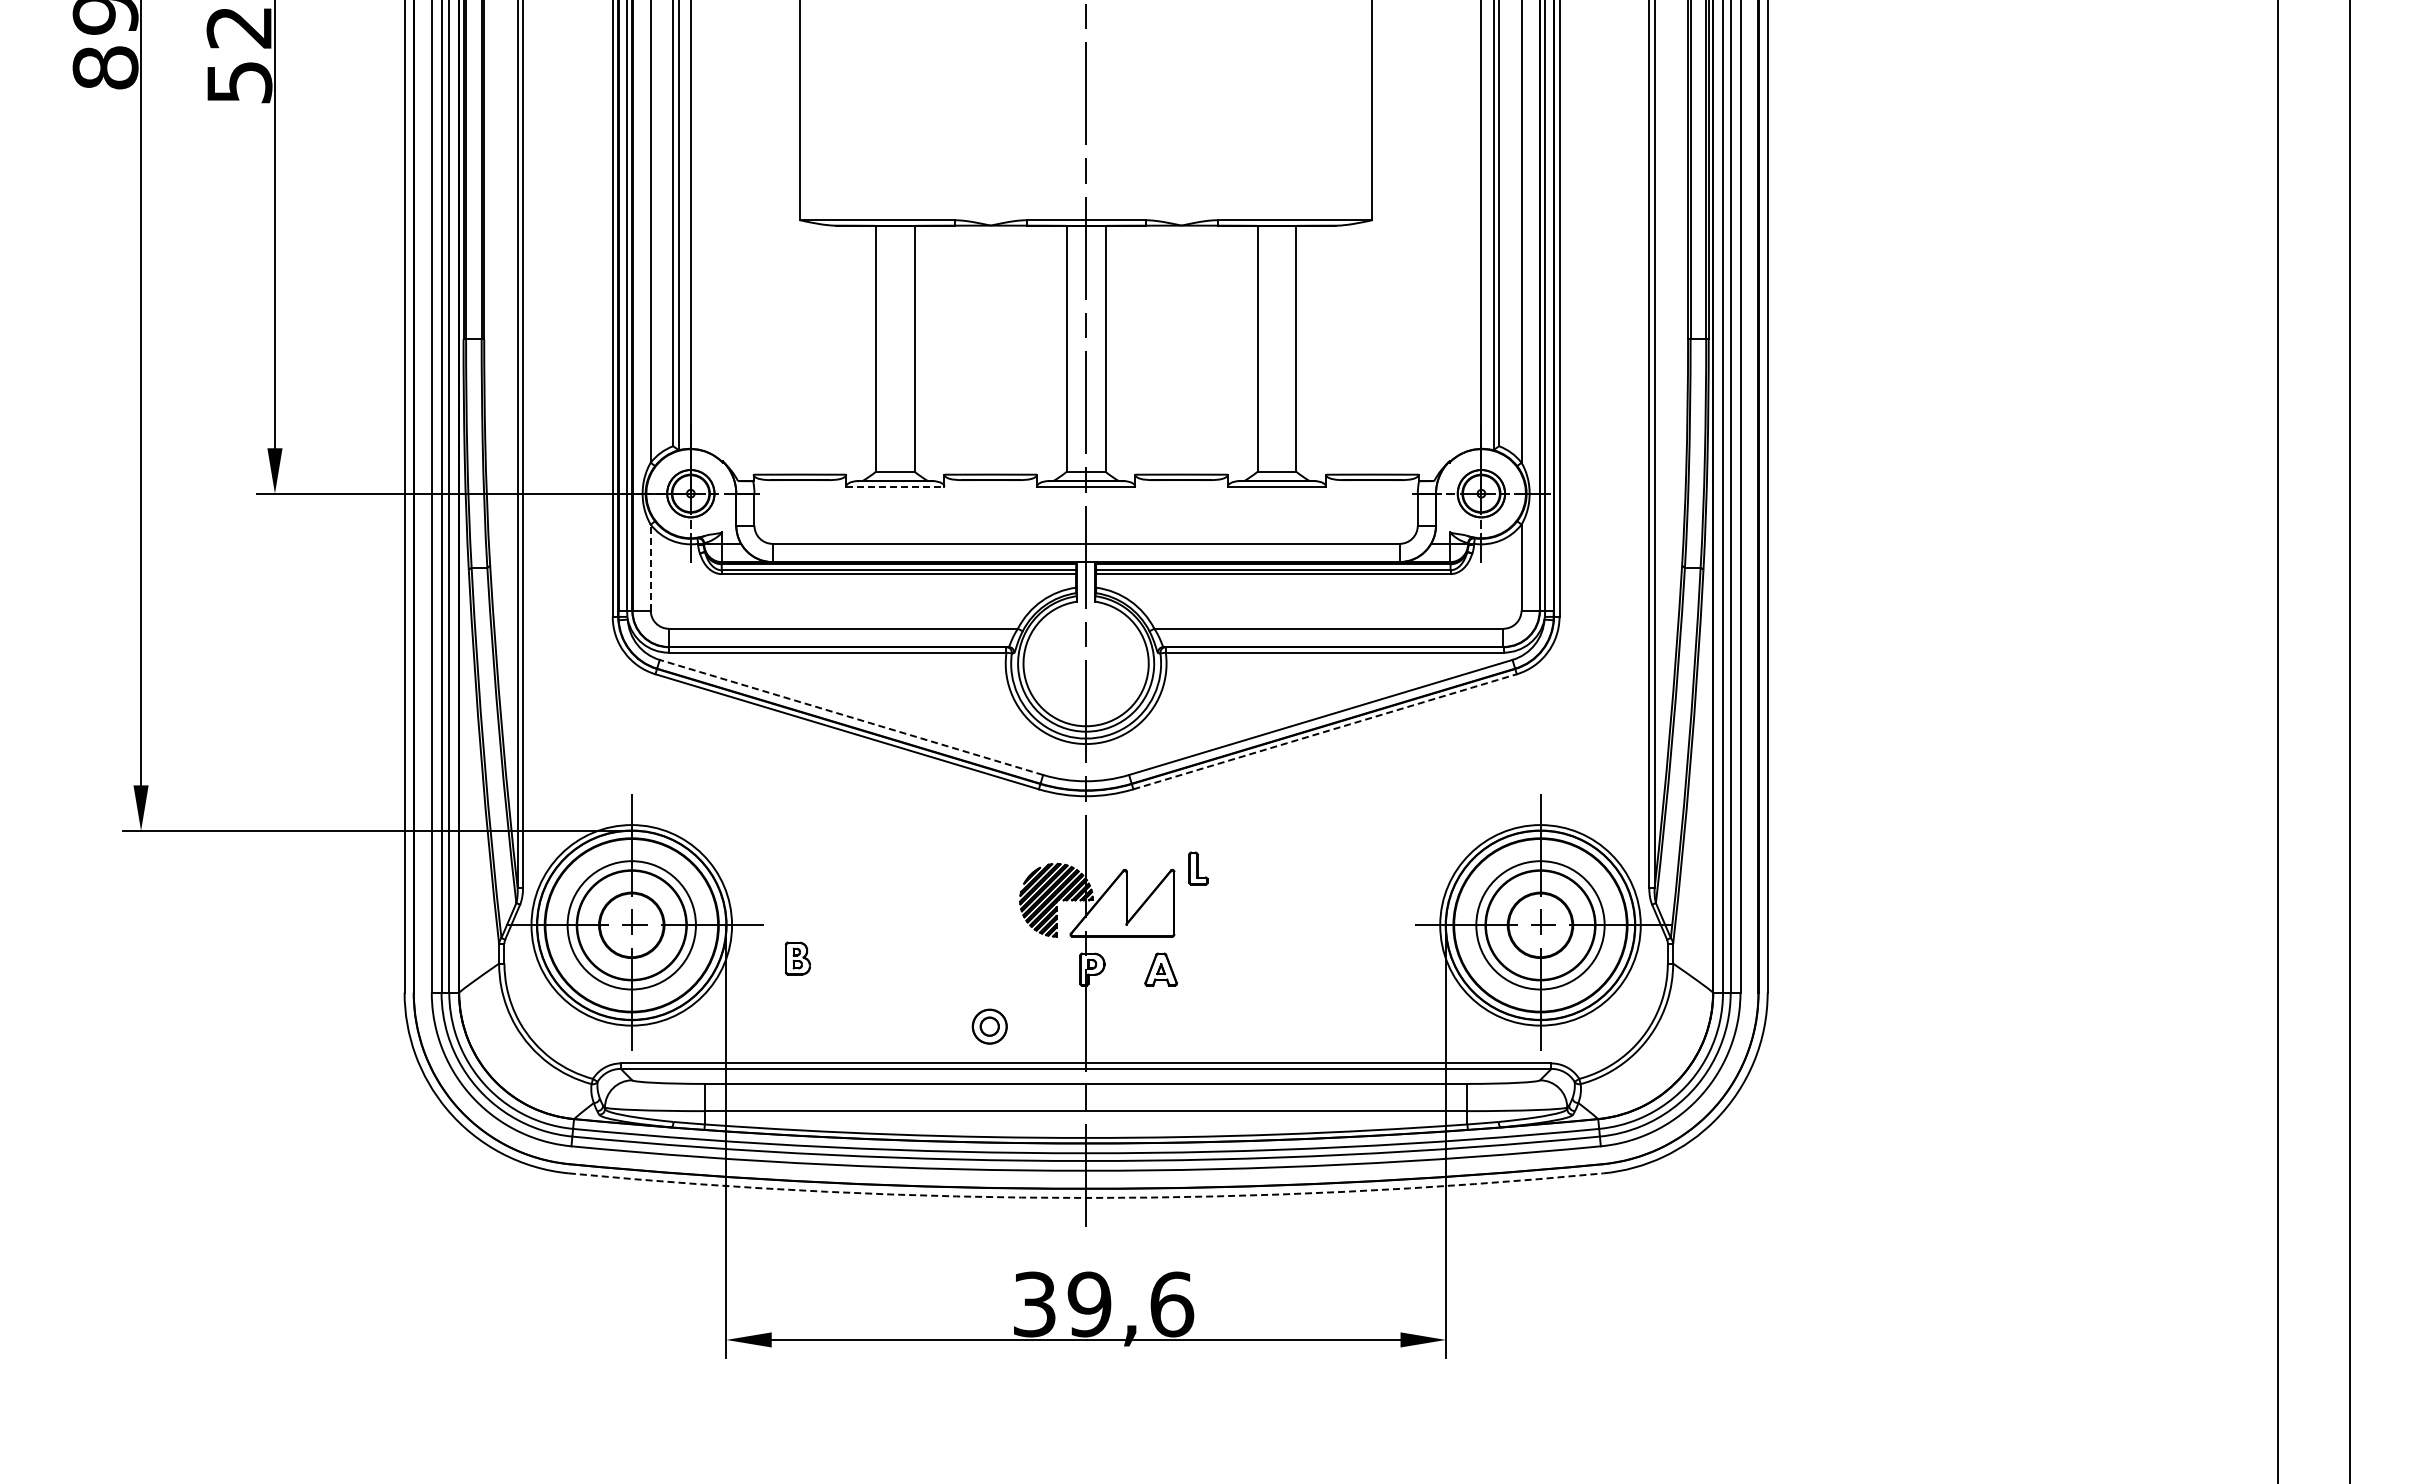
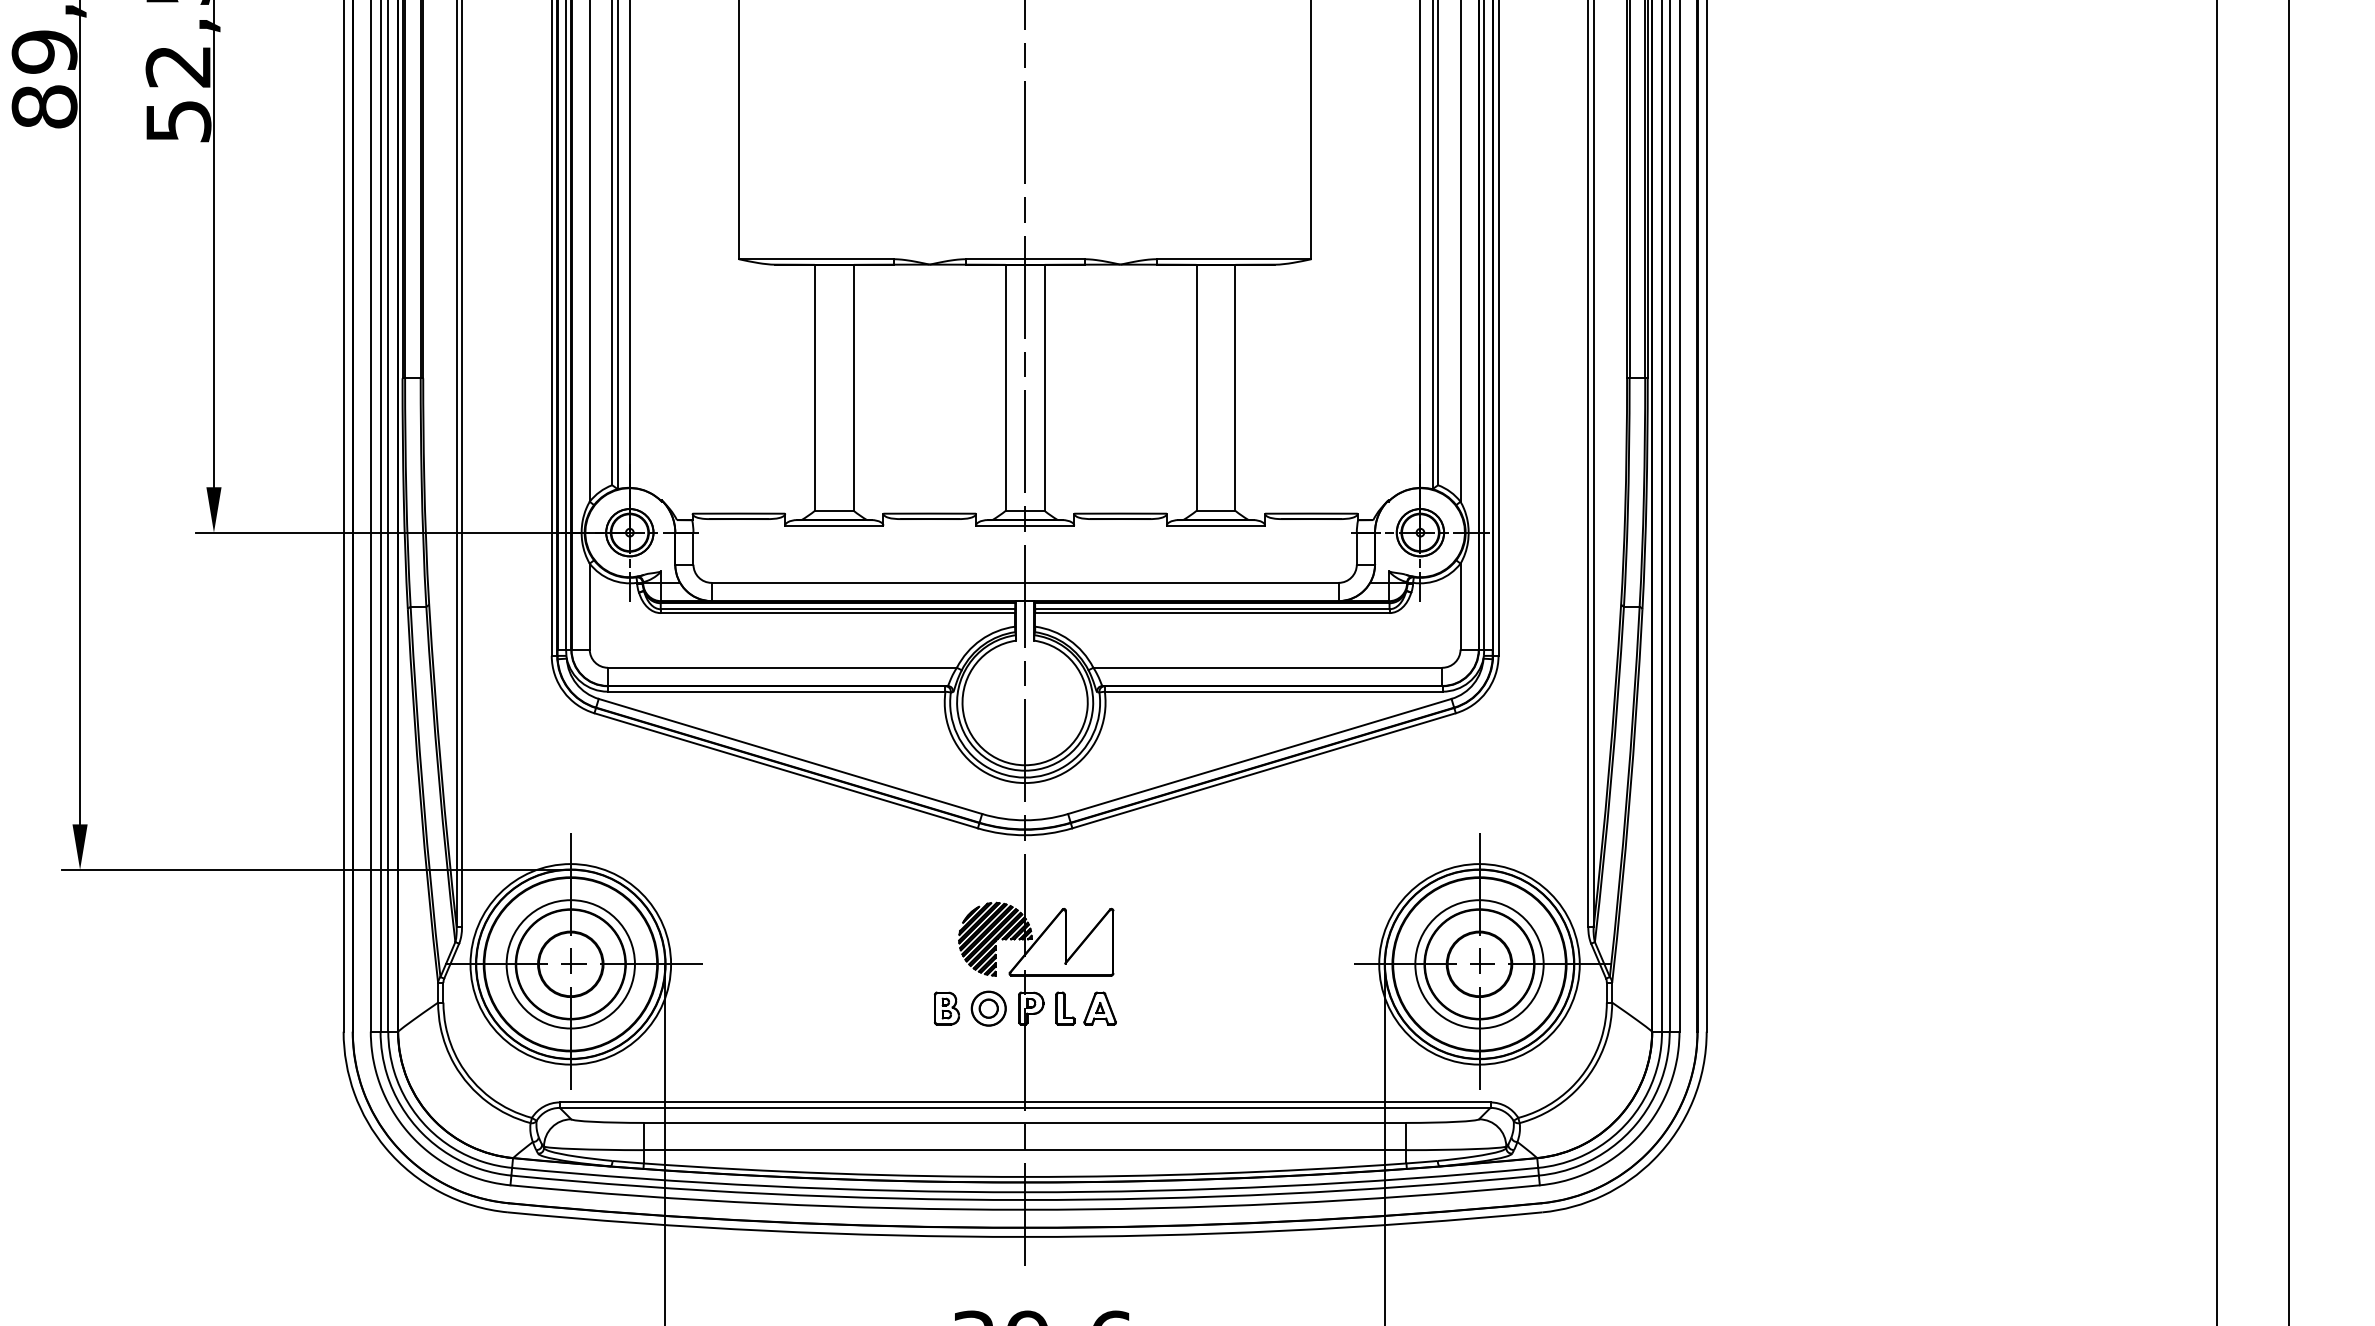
line: (895, 486) -> (834, 525), dashed -> solid
line: (650, 567) -> (589, 606), dashed -> solid
line: (850, 717) -> (789, 756), dashed -> solid
line: (1325, 731) -> (1264, 770), dashed -> solid
part: (1198, 868) -> (1065, 1008), moved
part: (797, 958) -> (946, 1008), moved
part: (989, 1026) -> (988, 1008), moved
arc: (1086, 1197) -> (1025, 1236), dashed -> solid

